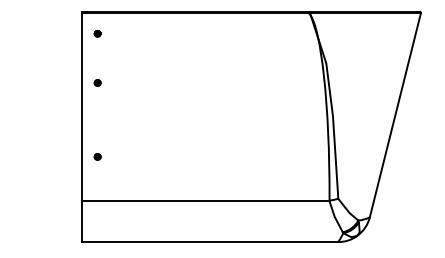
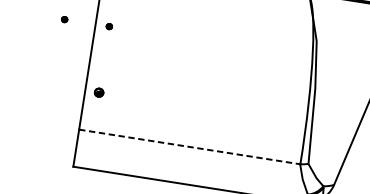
part: (47, 82) -> (64, 19), added
part: (97, 156) -> (98, 92), size x1.6
line: (206, 200) -> (190, 146), solid -> dashed

